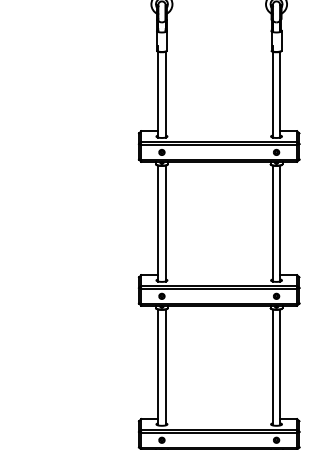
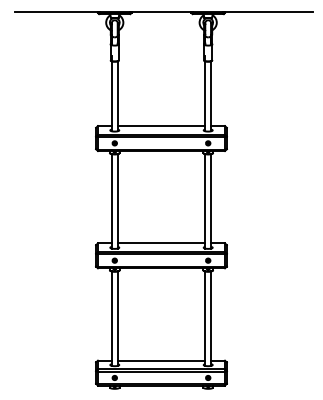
line: (219, 131) -> (161, 126), added
line: (219, 275) -> (161, 243), added
line: (219, 418) -> (161, 360), added

